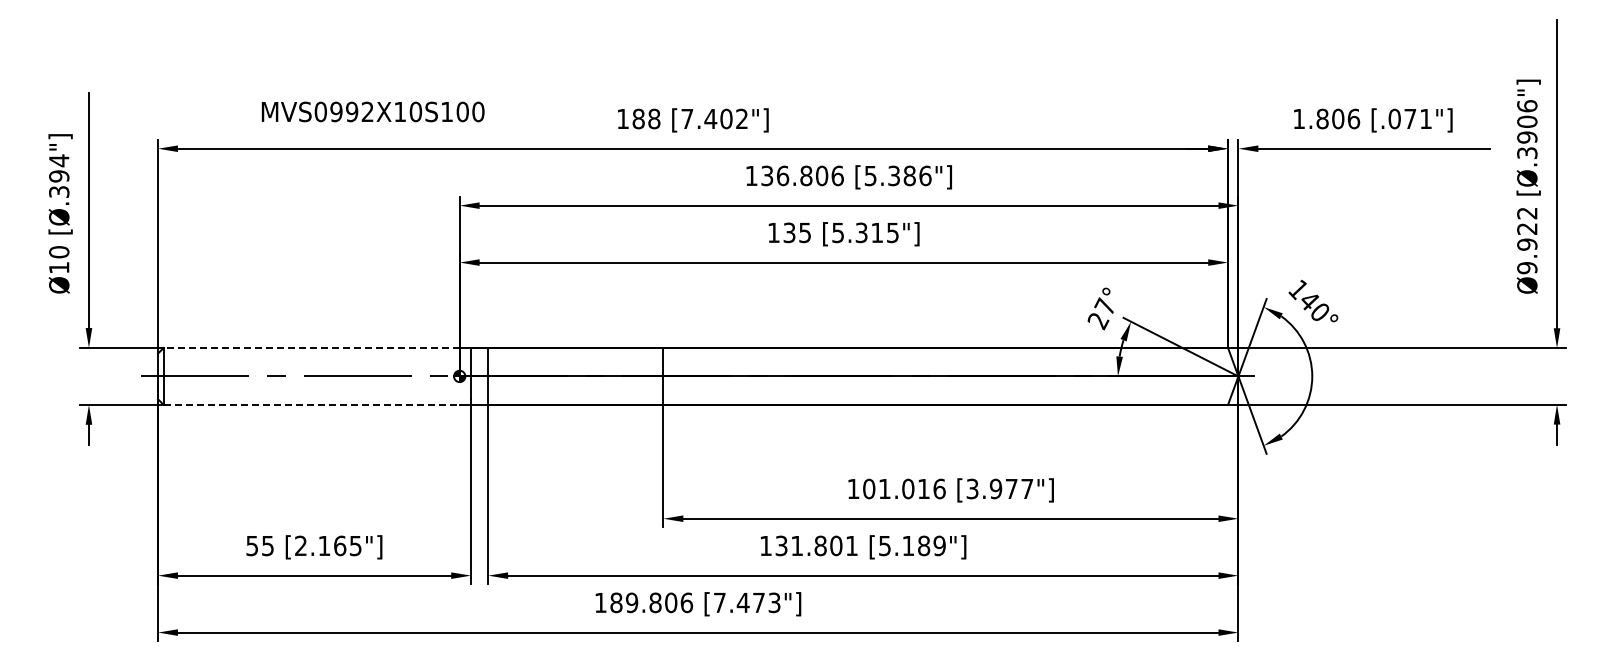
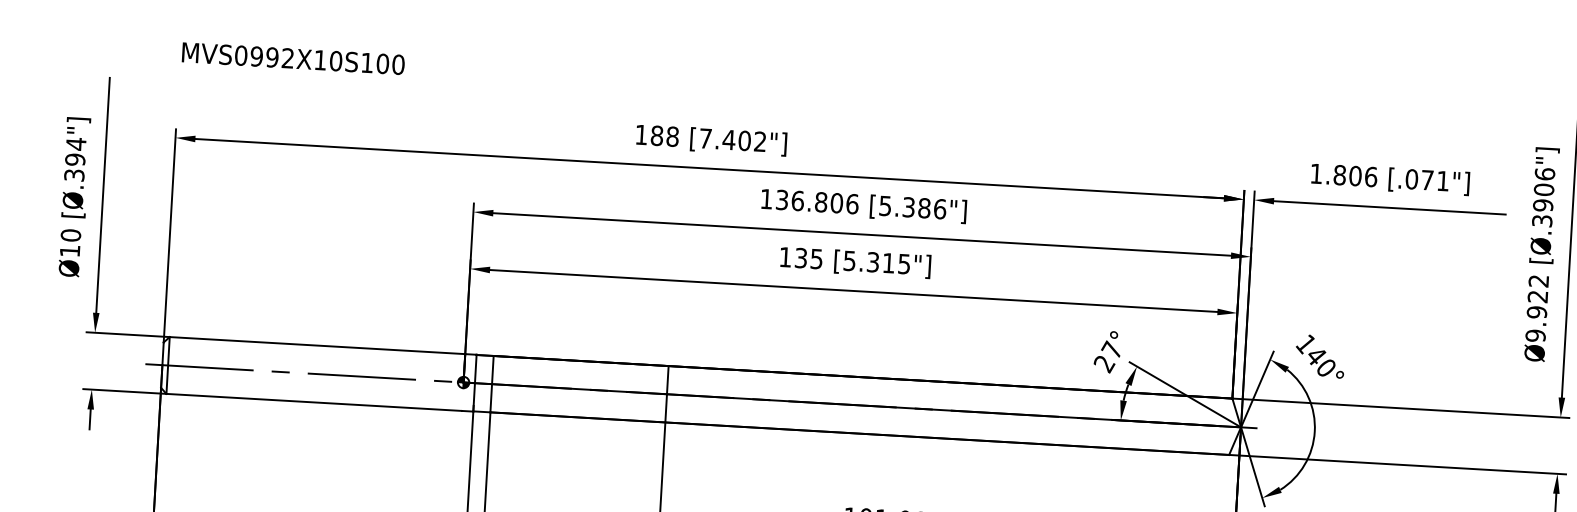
text: (372, 111) -> (292, 58), moved
line: (311, 347) -> (317, 345), dashed -> solid
line: (311, 404) -> (314, 402), dashed -> solid

